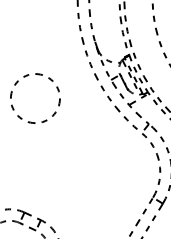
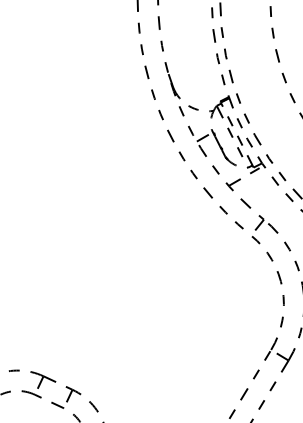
circle: (35, 98) -> (62, 174), removed

